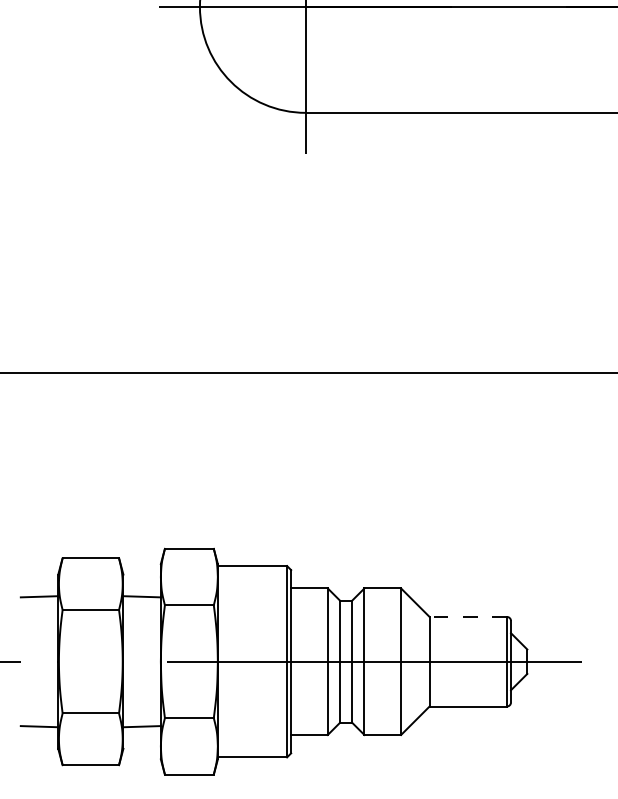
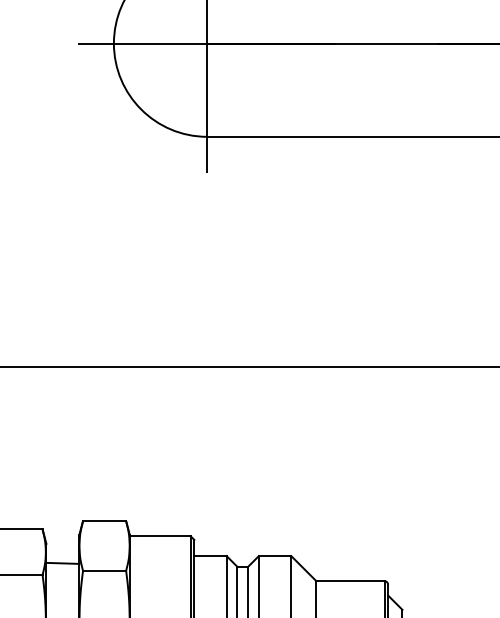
line: (468, 616) -> (350, 580), dashed -> solid

